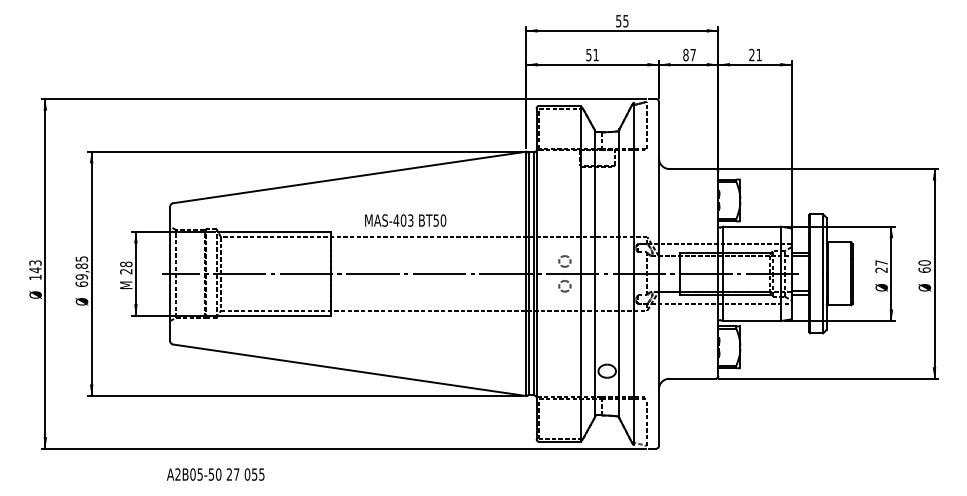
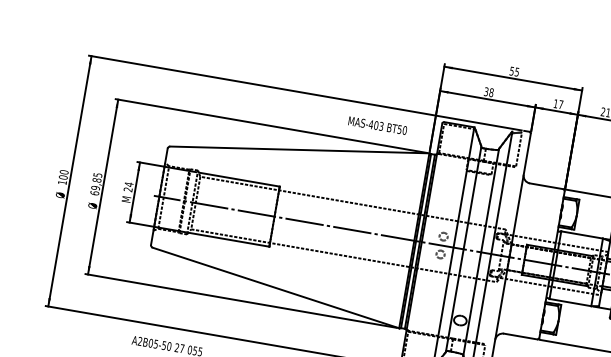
text: (592, 54) -> (489, 91), 51 -> 38
text: (685, 54) -> (555, 103), 87 -> 17
text: (405, 220) -> (377, 125), moved
text: (126, 264) -> (129, 184), 28 -> 24
text: (35, 266) -> (63, 174), 143 -> 100

